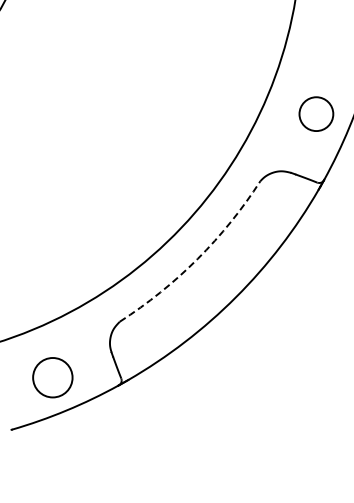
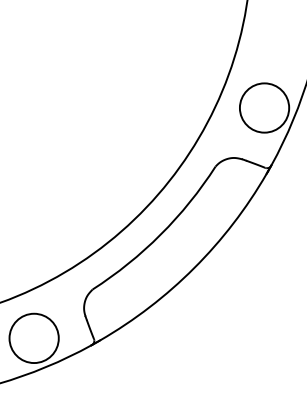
circle: (316, 113) -> (264, 107), size x1.67
arc: (197, 258) -> (160, 234), dashed -> solid
circle: (52, 377) -> (33, 338), size x1.43

